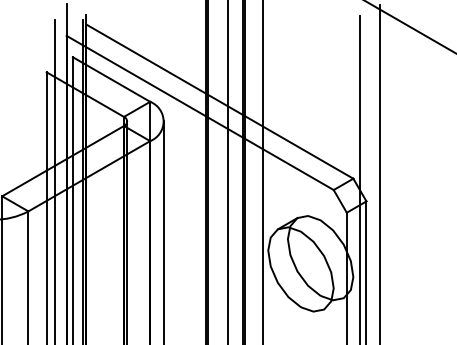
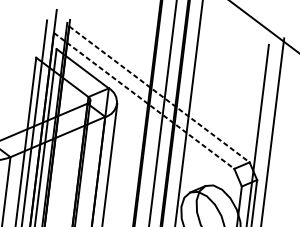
line: (220, 101) -> (159, 94), solid -> dashed
line: (200, 113) -> (144, 101), solid -> dashed

